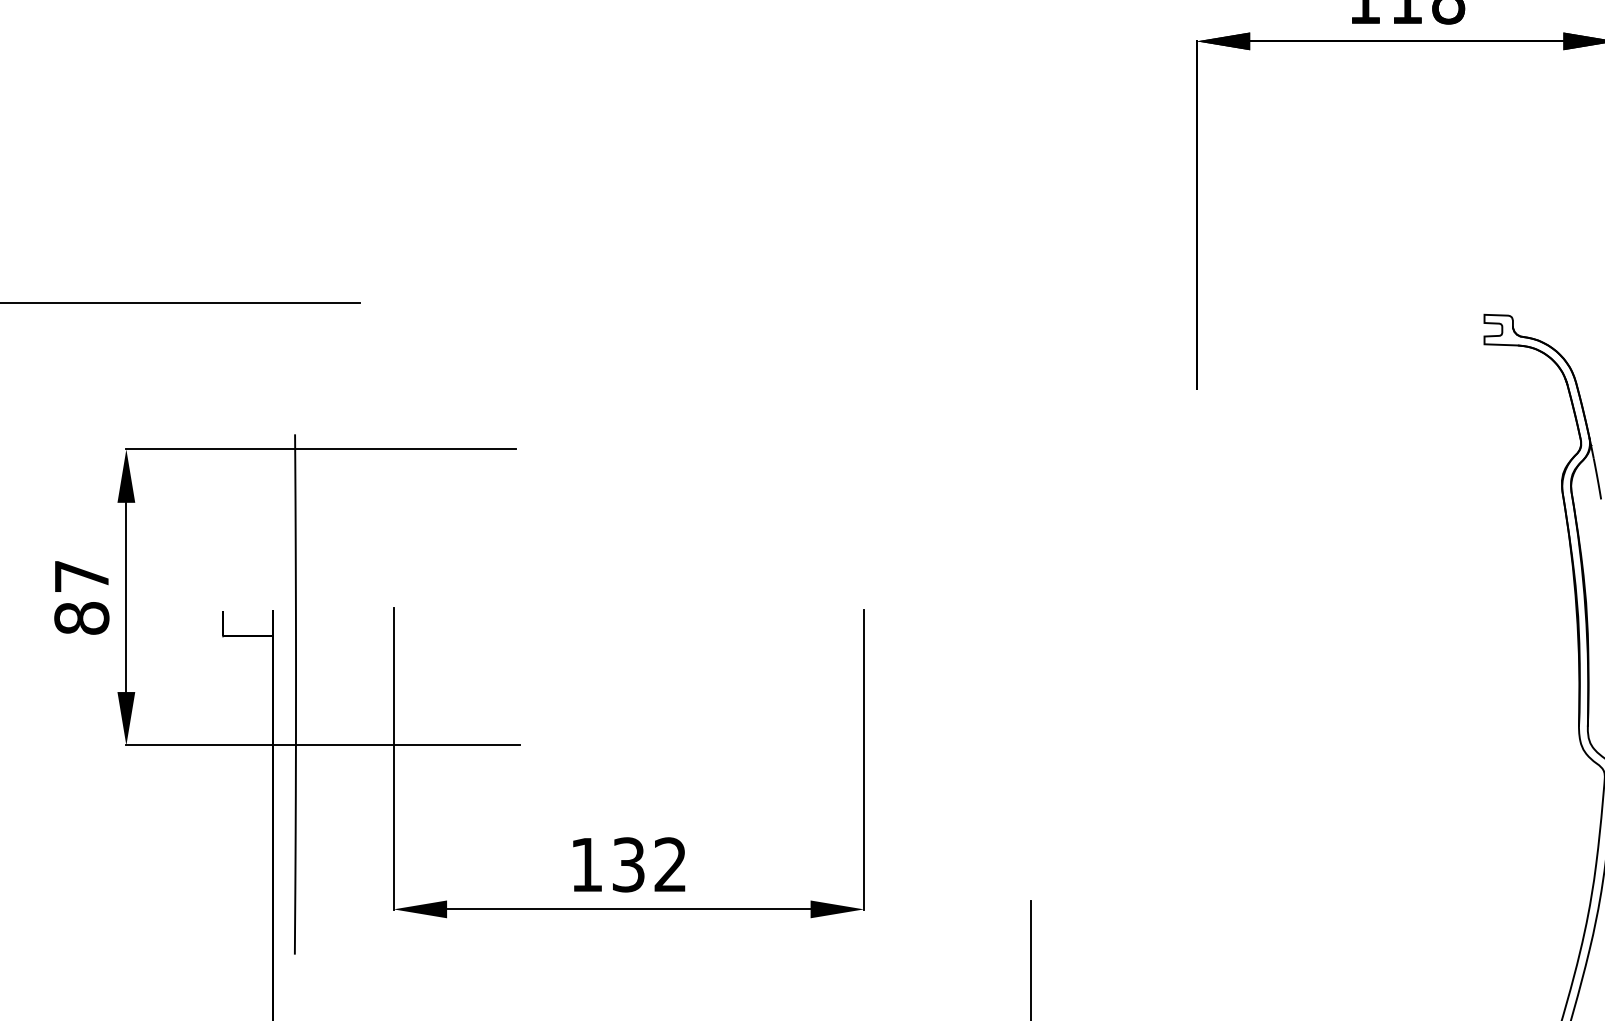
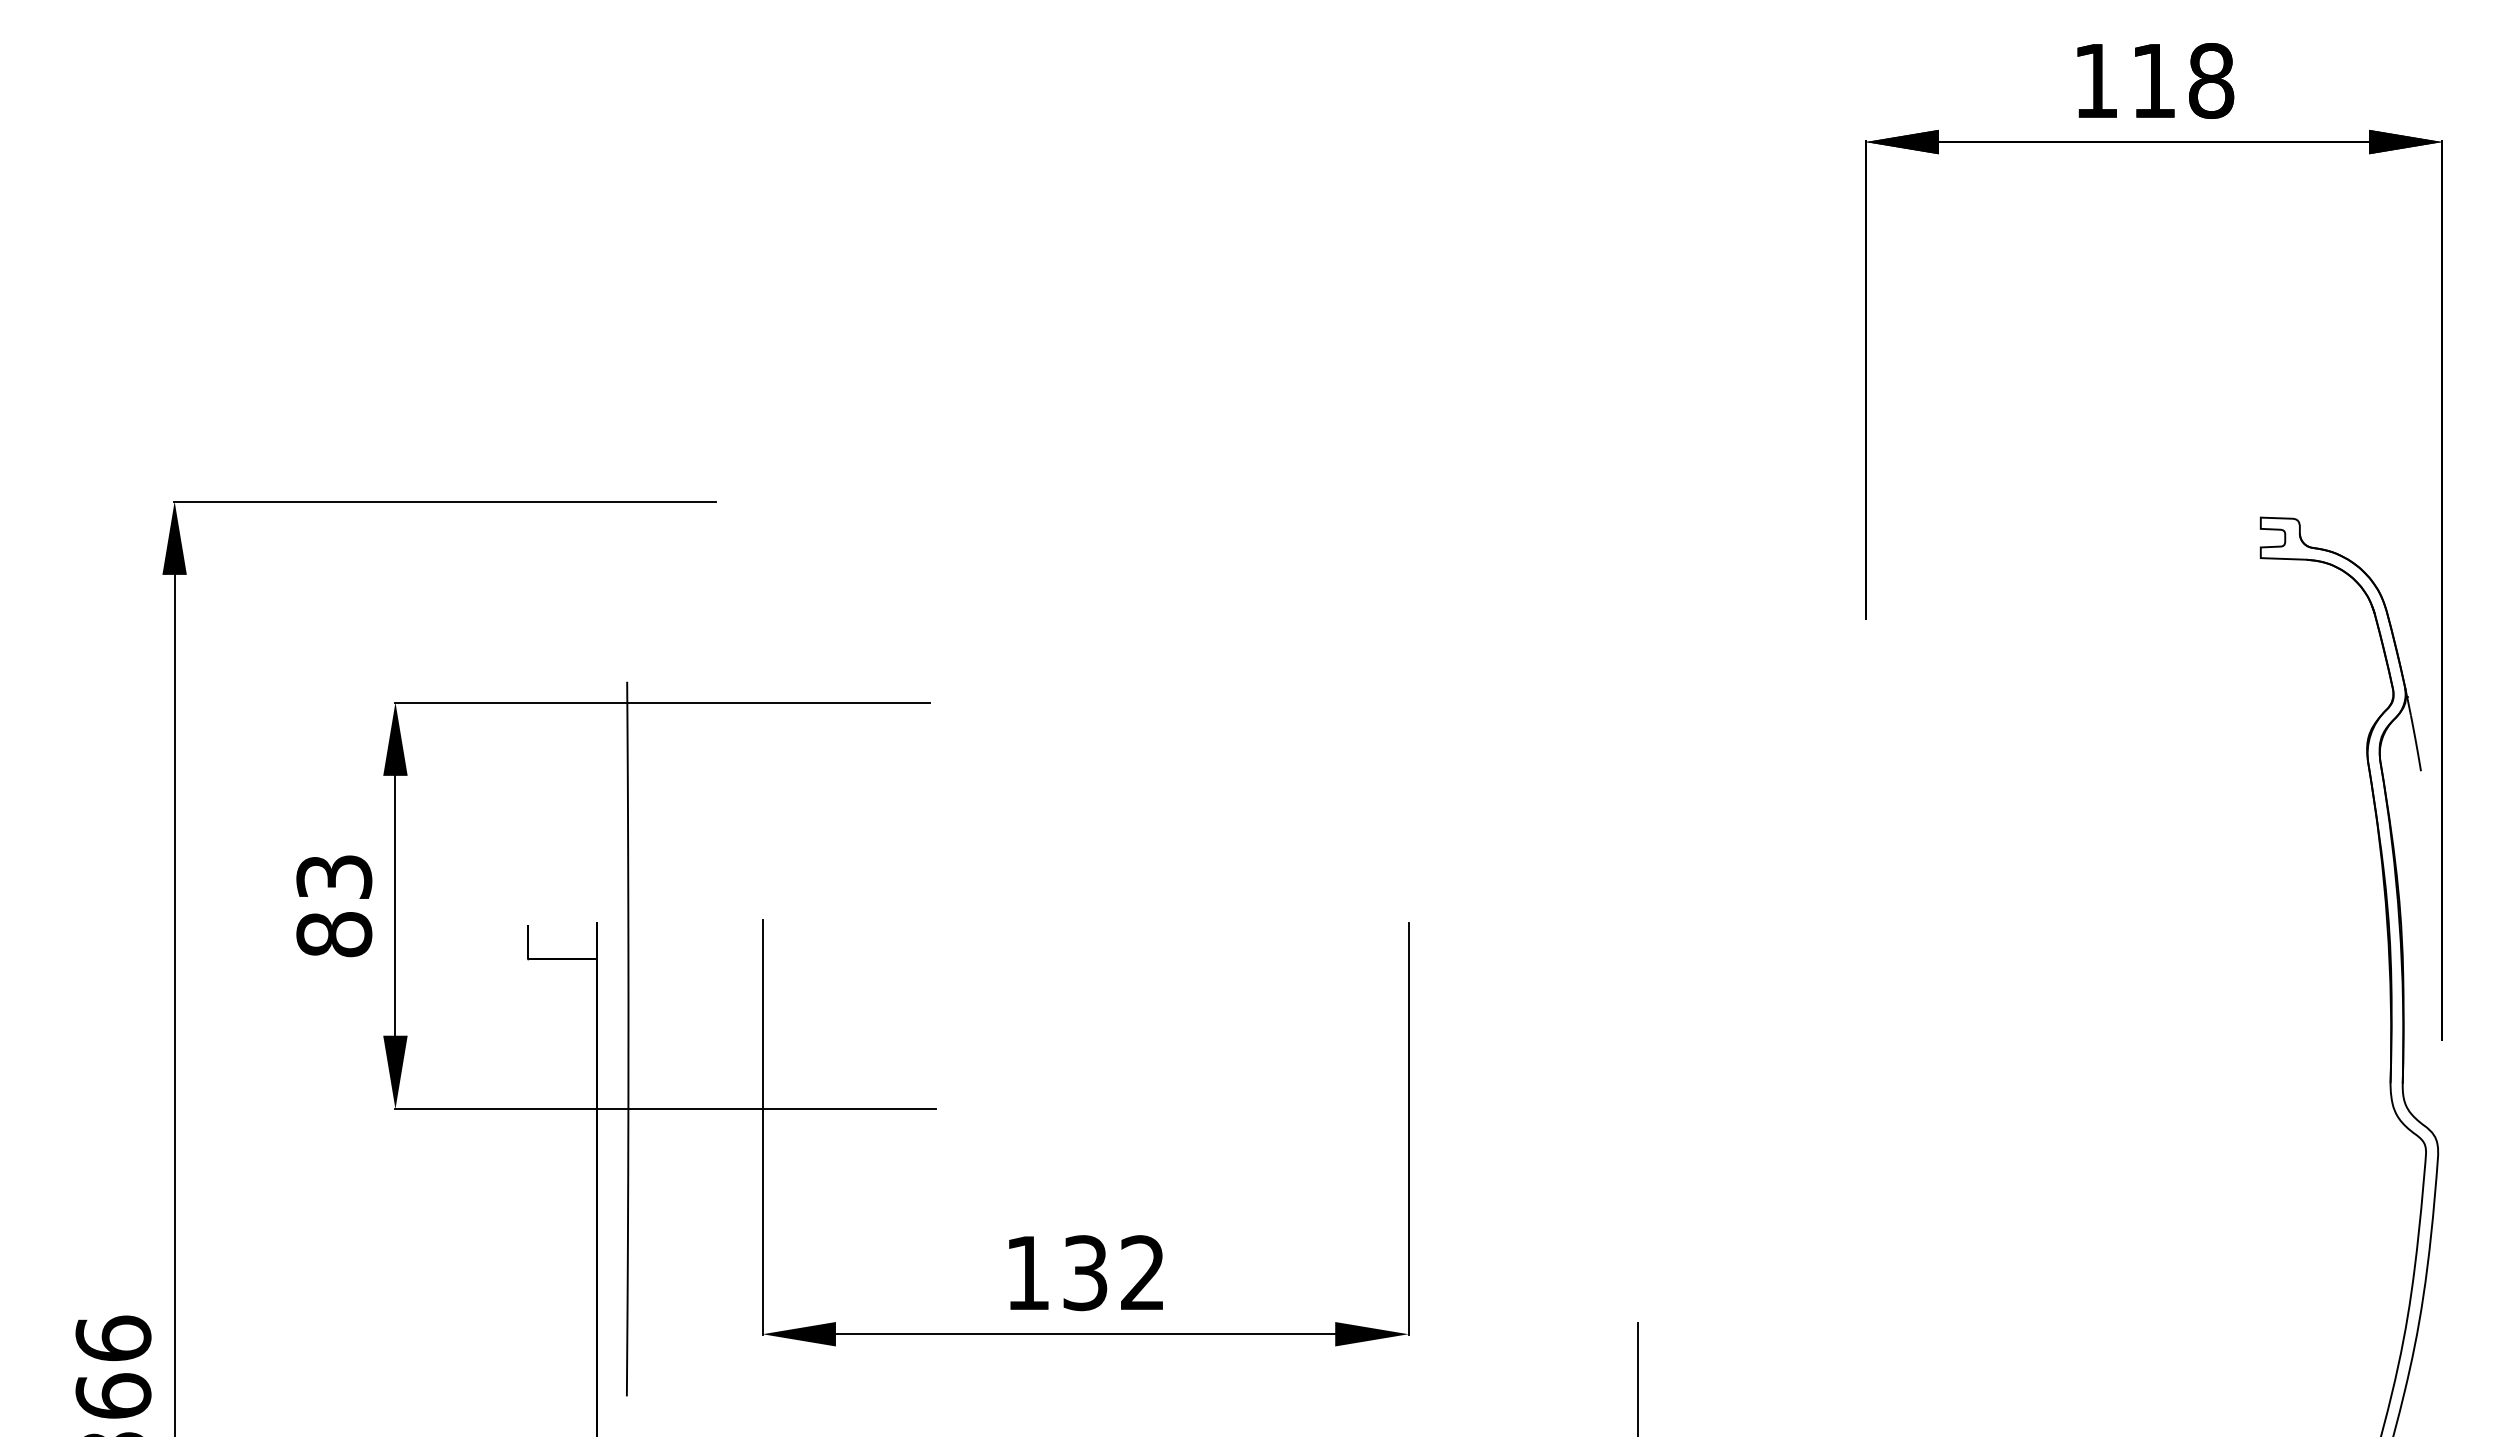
text: (81, 576) -> (334, 876), 87 -> 83

